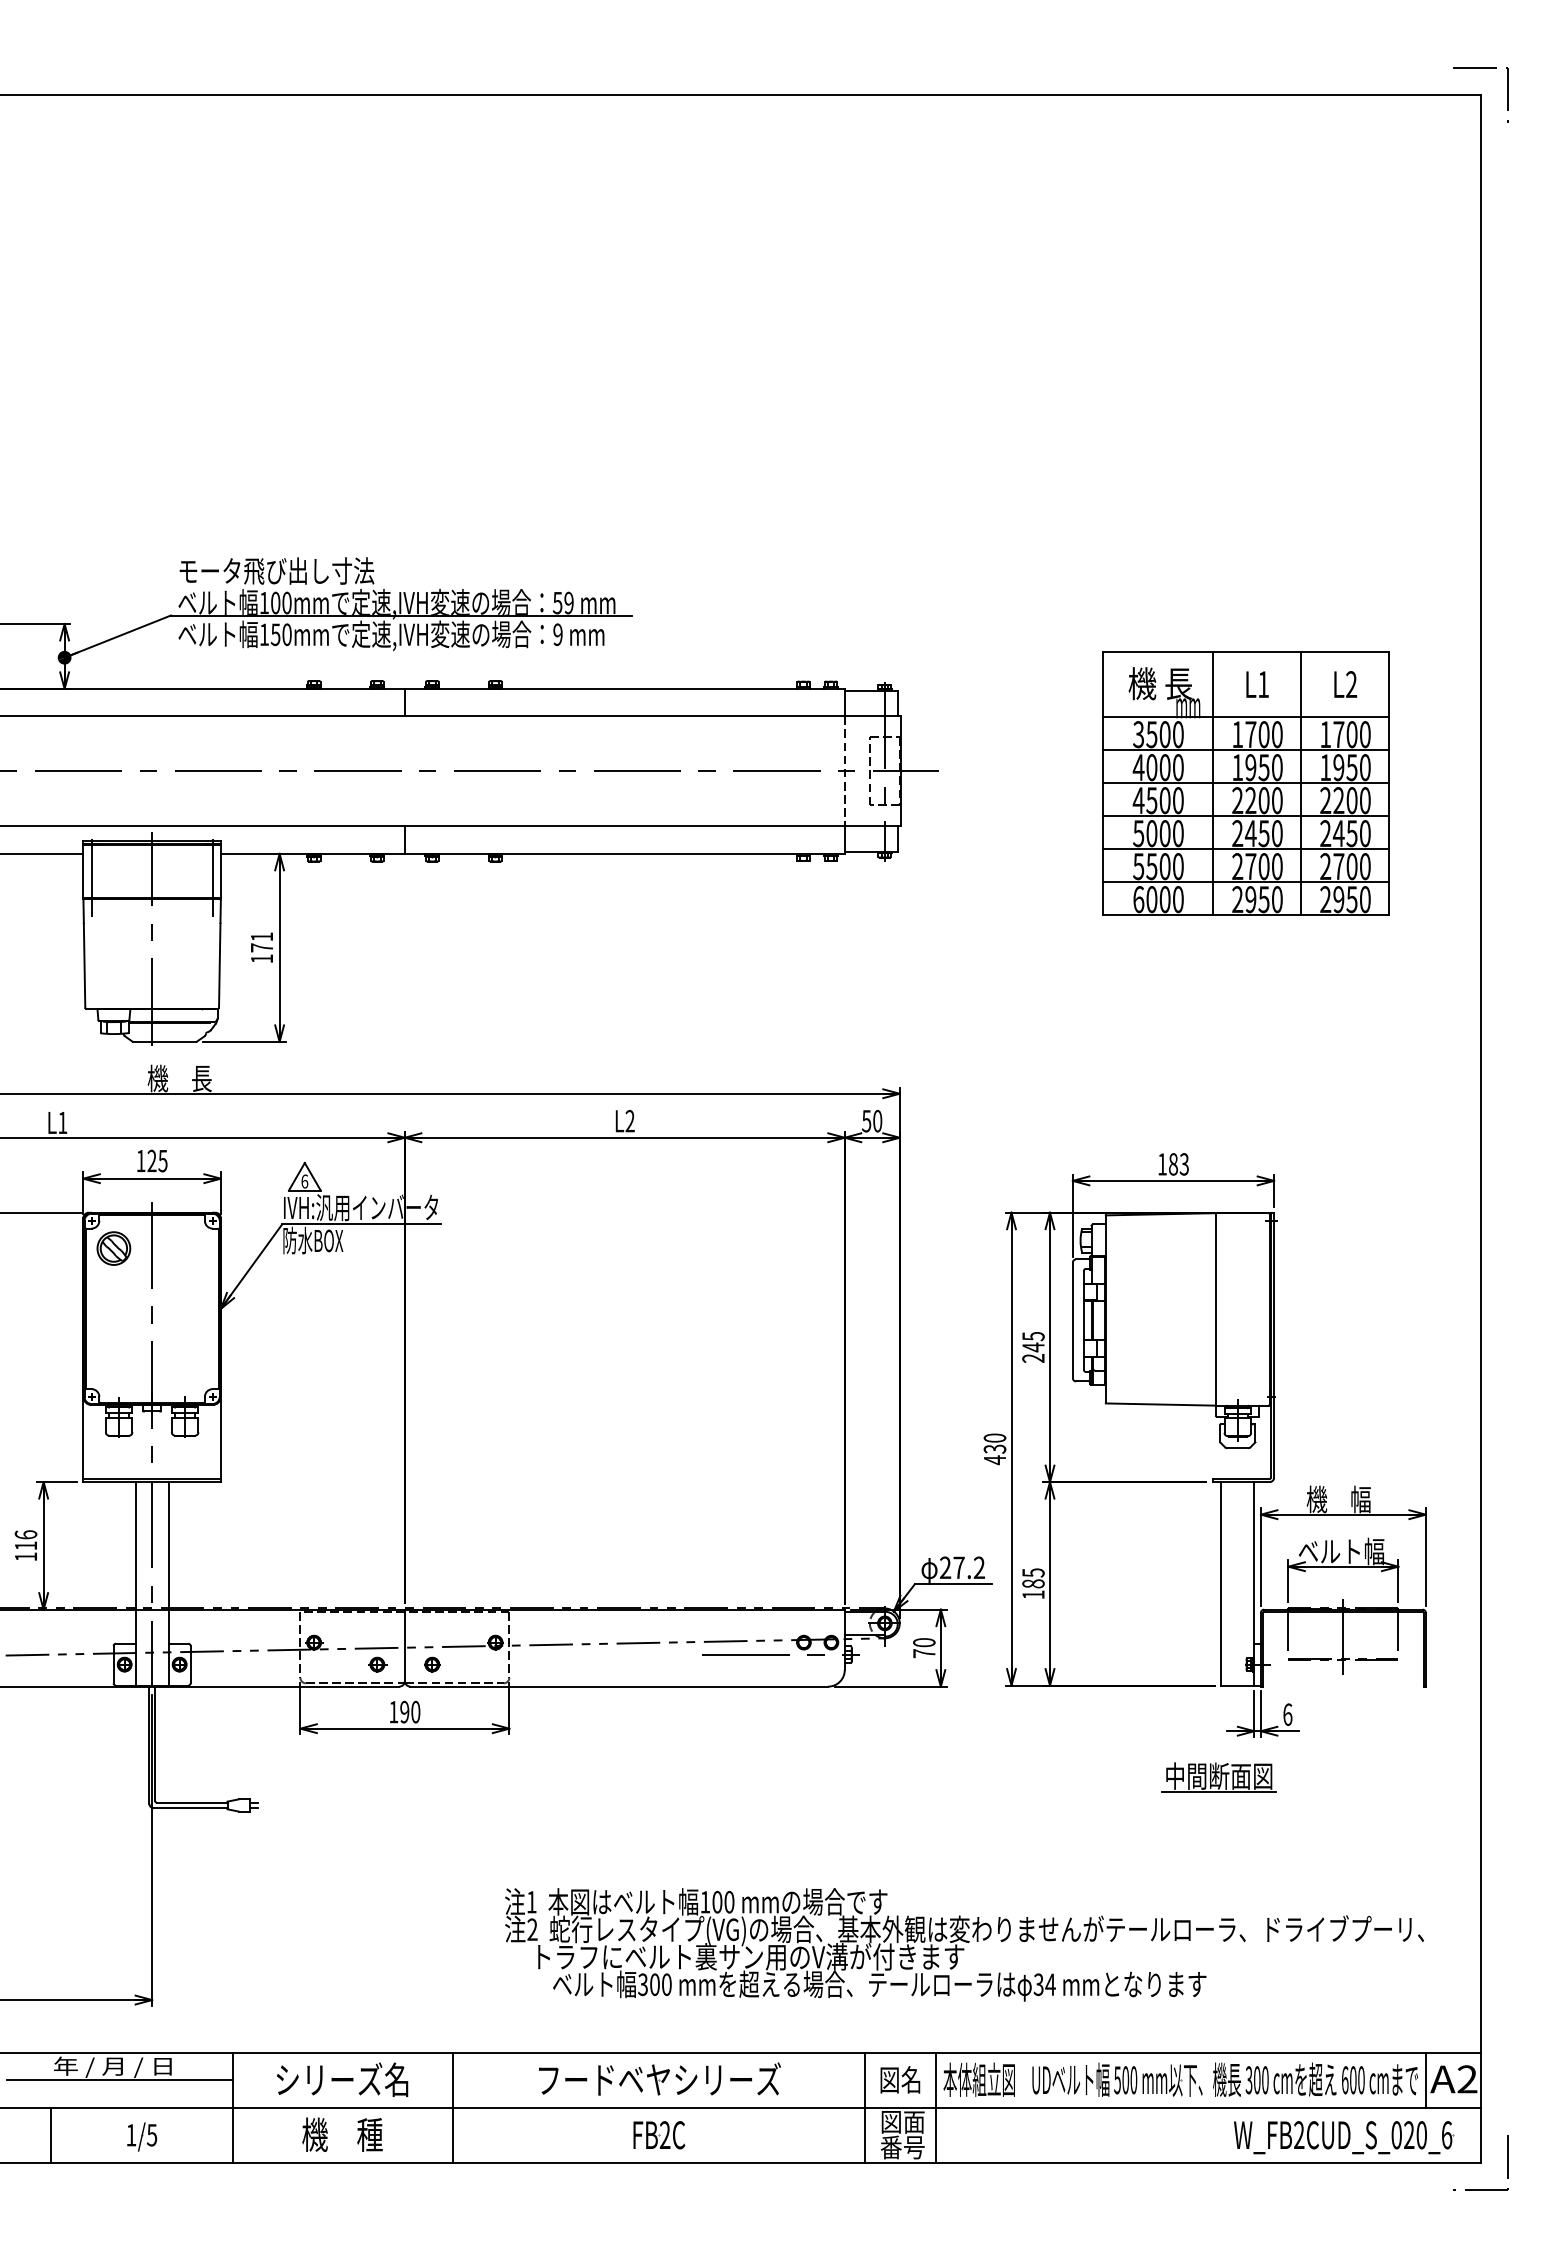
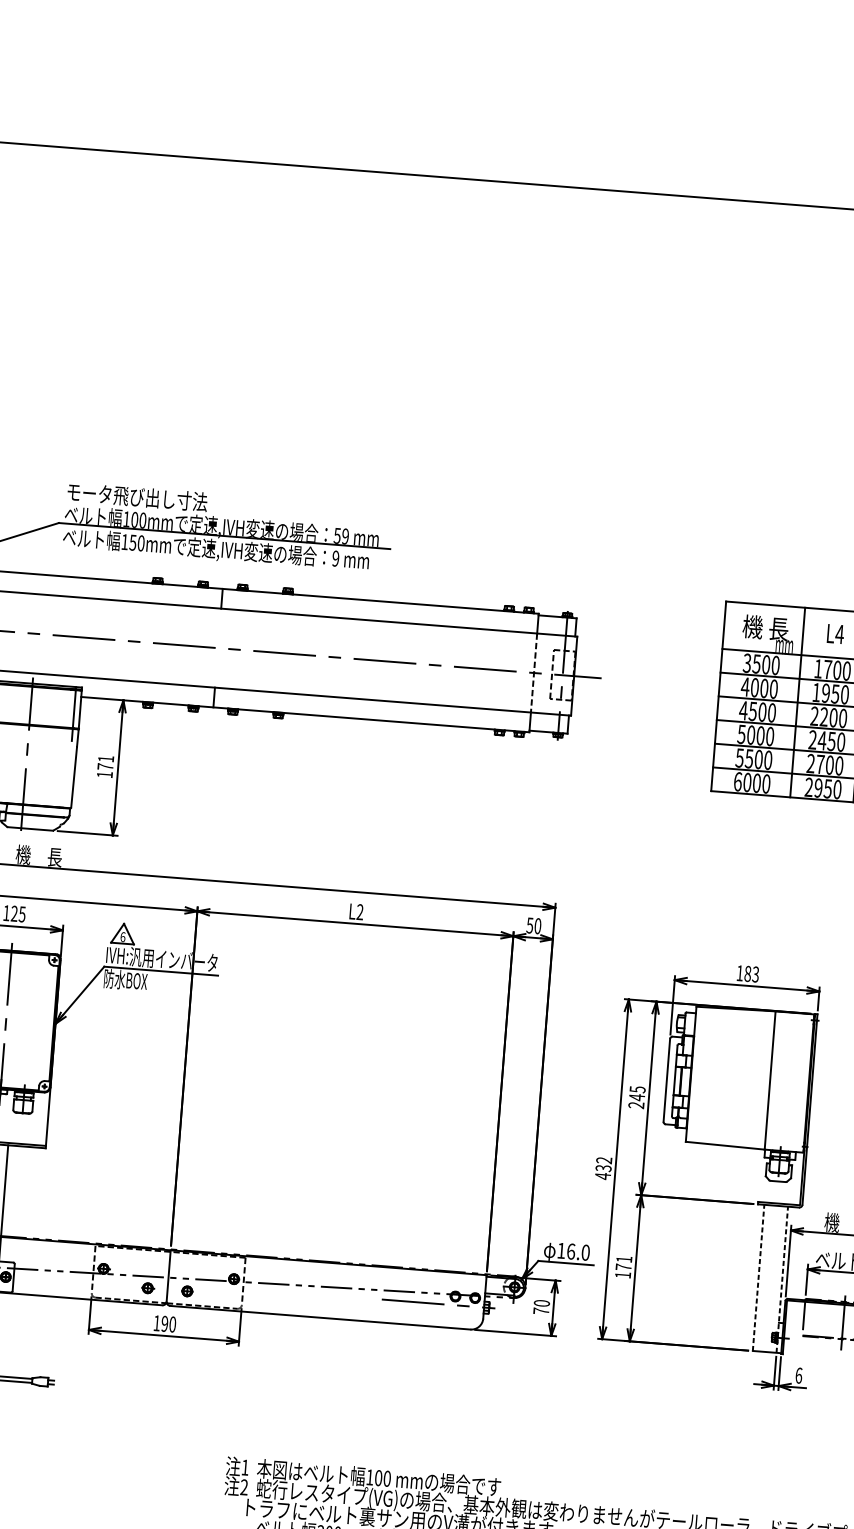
text: (1263, 684) -> (839, 634), L1 -> L4
text: (994, 1437) -> (603, 1159), 430 -> 432
text: (962, 1567) -> (573, 1251), 27.2 -> 16.0
text: (1033, 1578) -> (623, 1263), 185 -> 171
line: (1221, 1583) -> (758, 1277), solid -> dashed
line: (1254, 1583) -> (782, 1279), solid -> dashed
part: (1218, 1777) -> (745, 1416), removed

